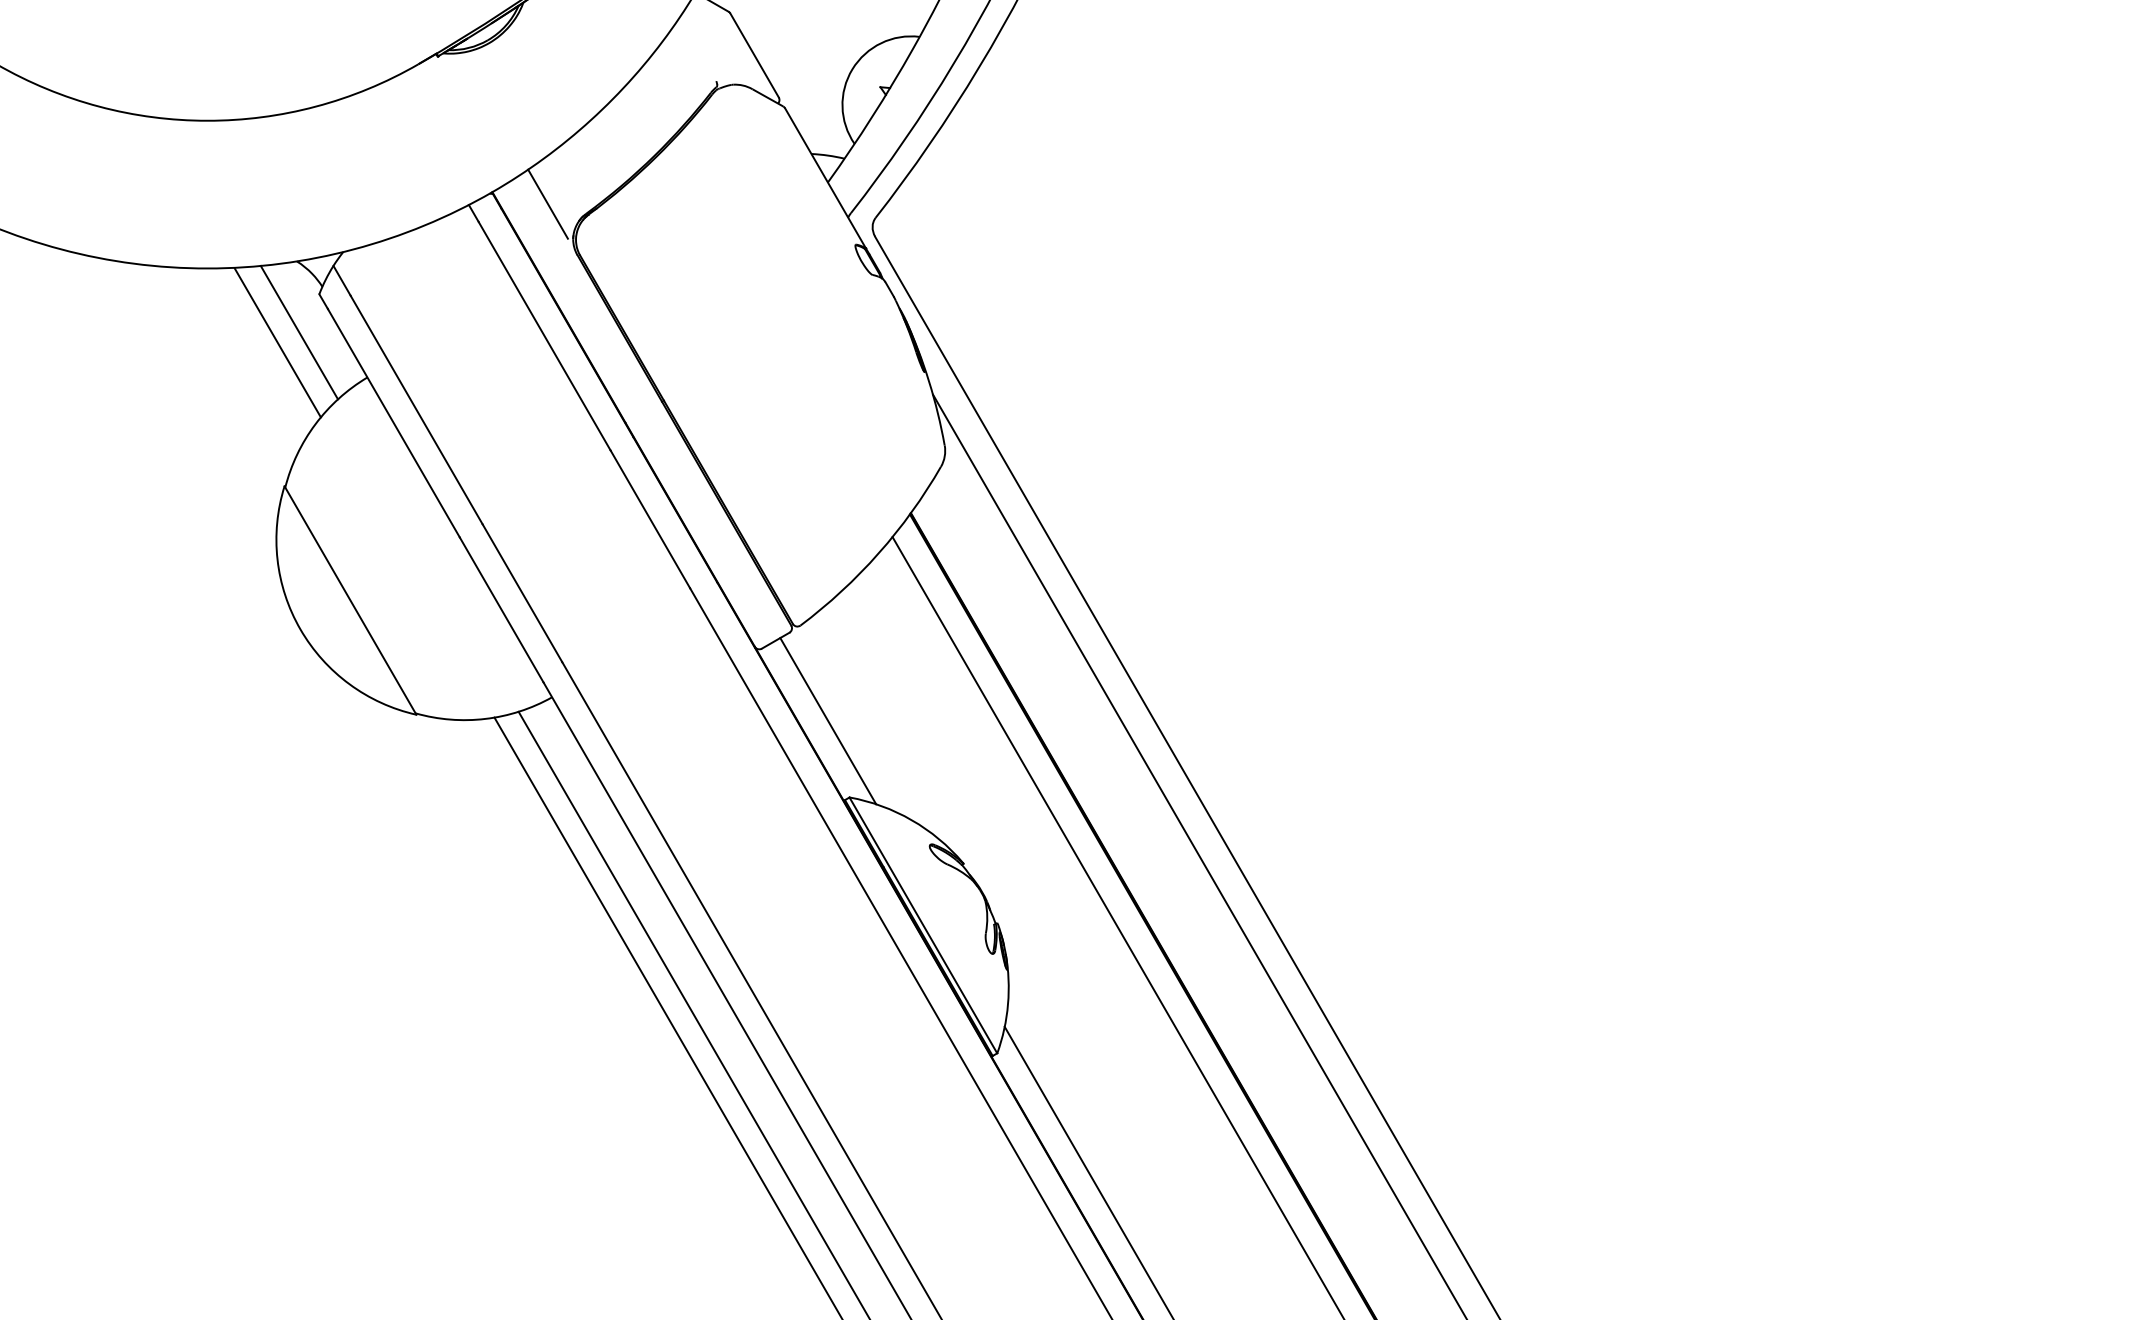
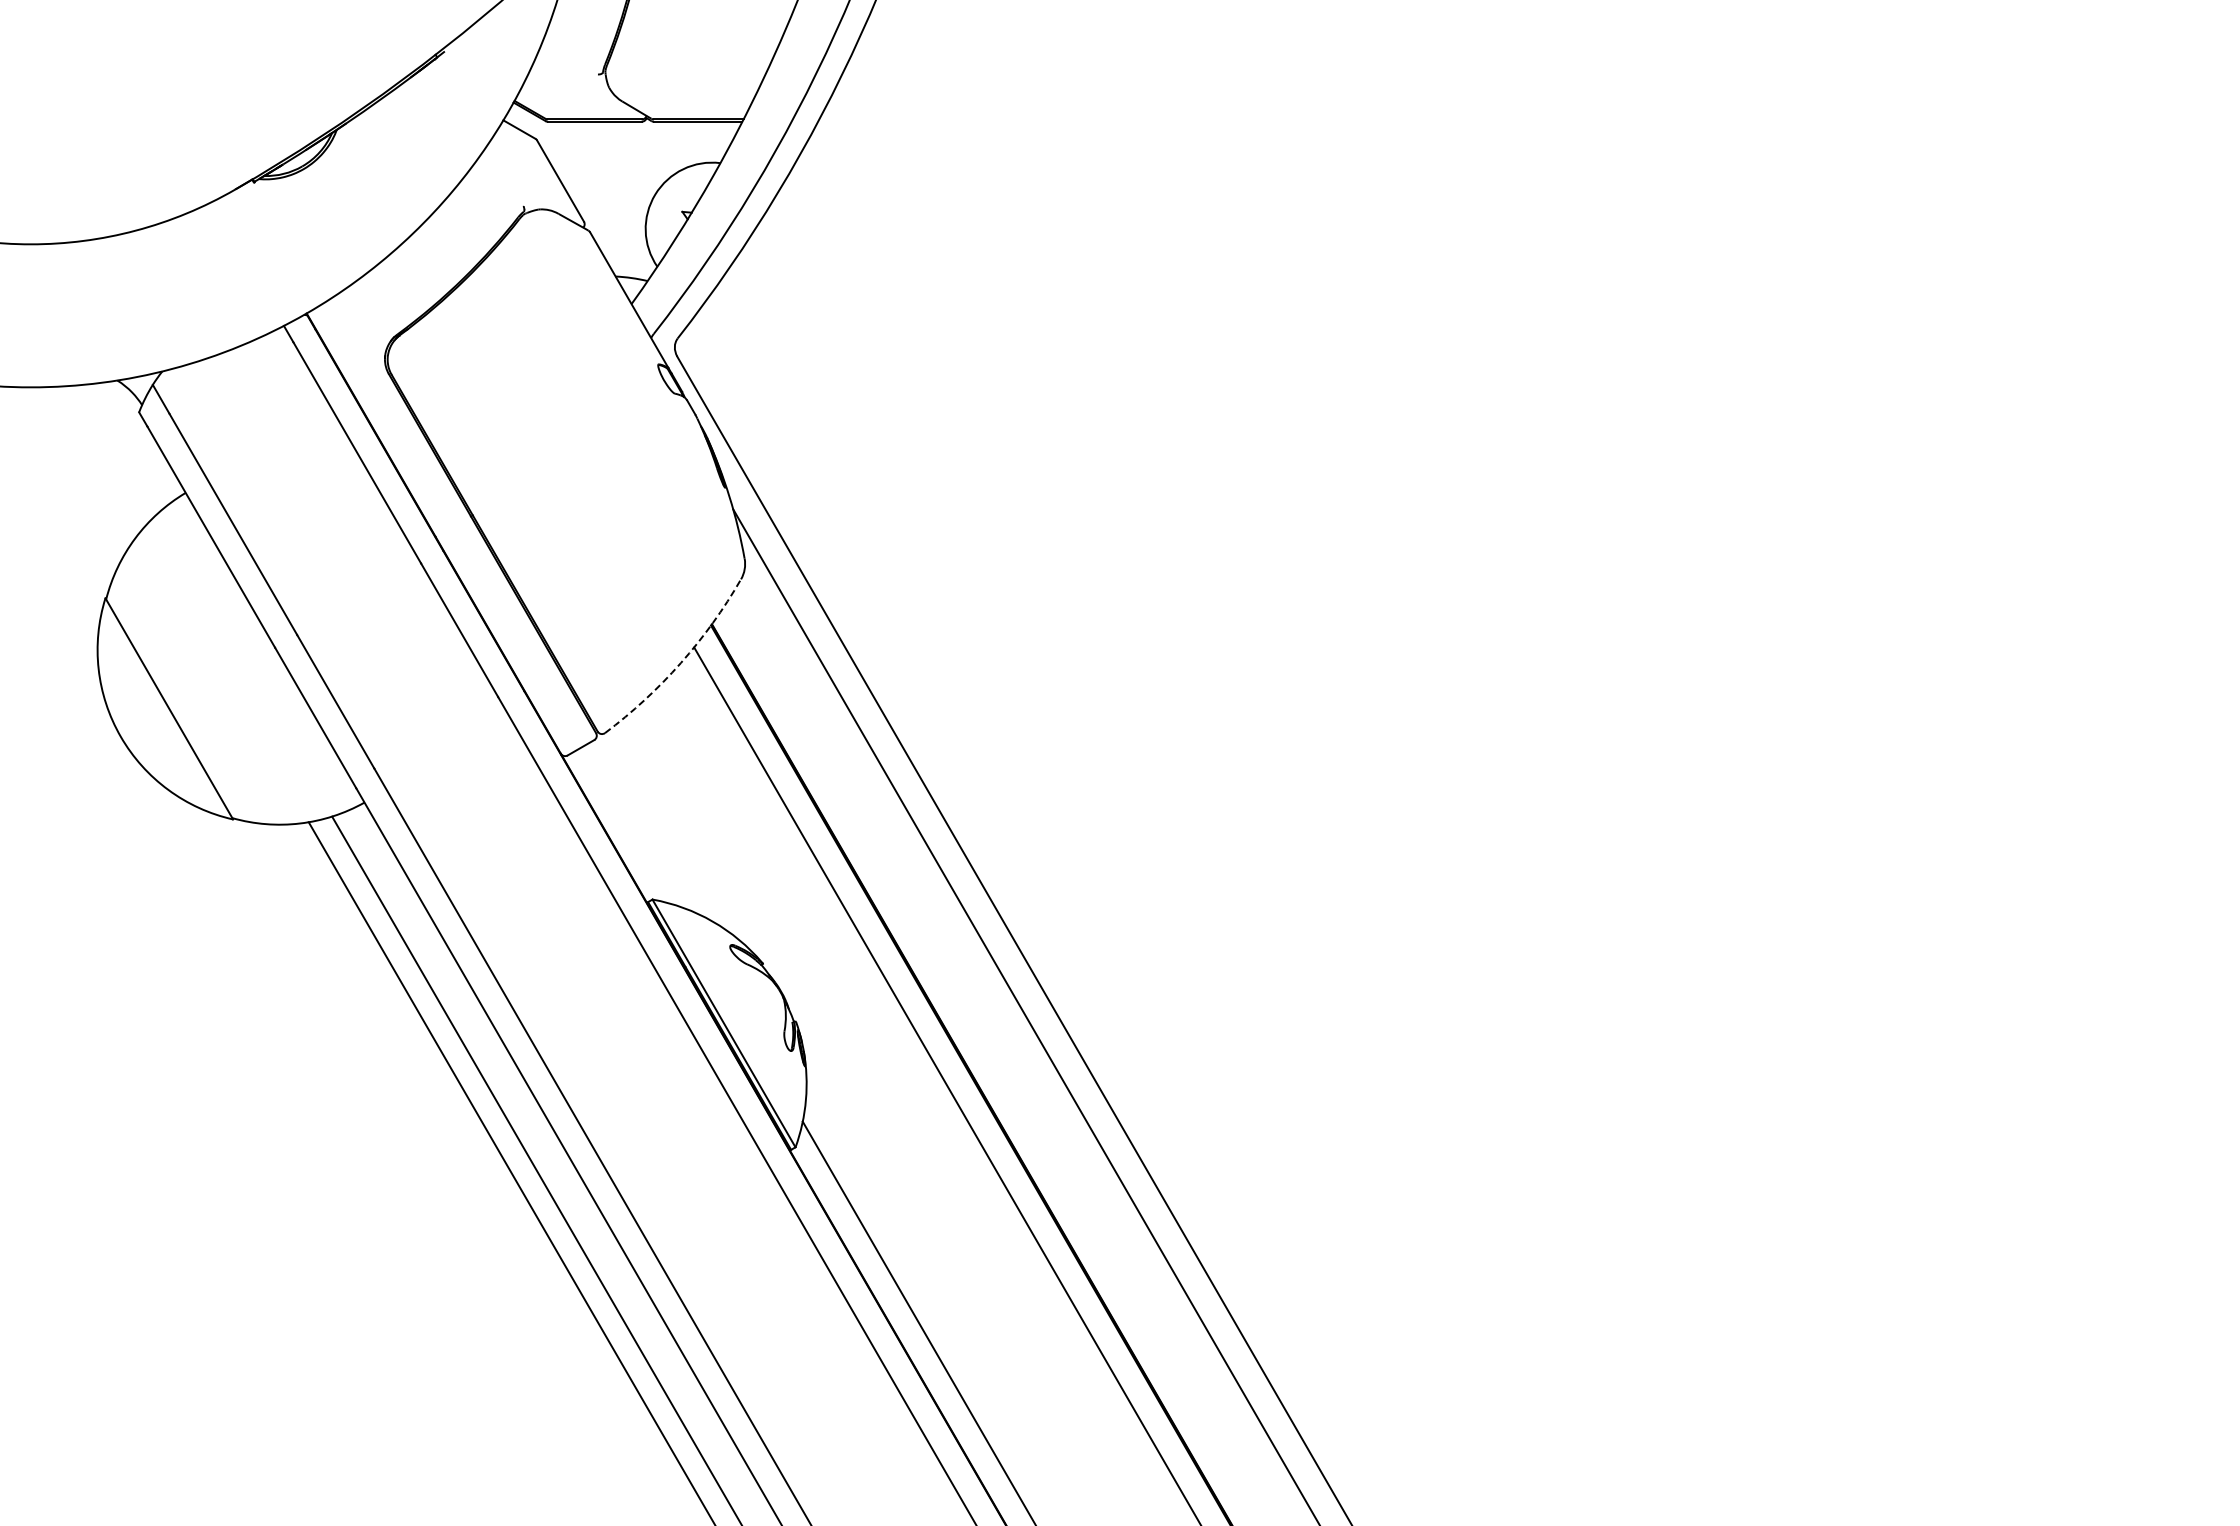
line: (547, 203) -> (360, 324), removed
line: (299, 332) -> (119, 449), removed
line: (277, 342) -> (98, 459), removed
arc: (878, 553) -> (680, 663), solid -> dashed
line: (827, 720) -> (631, 825), removed

